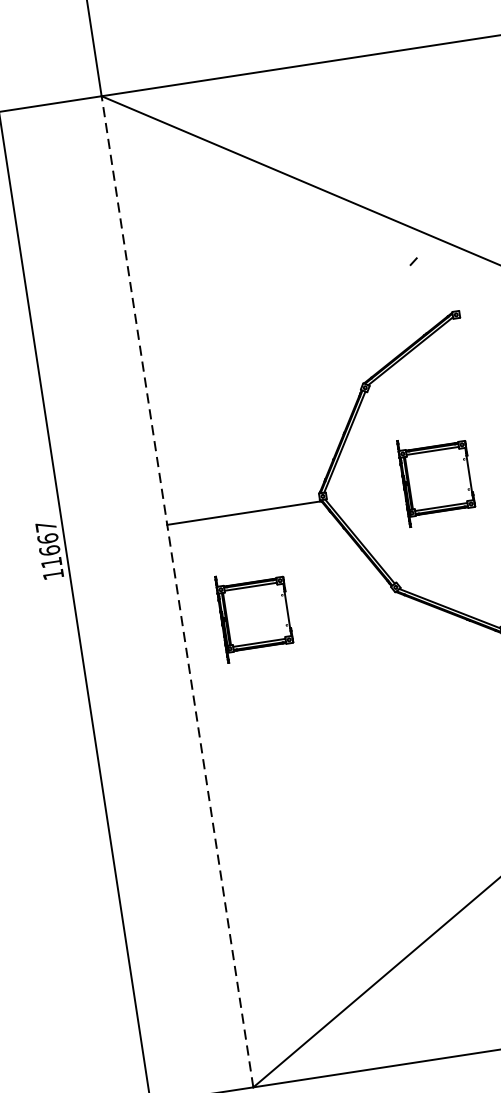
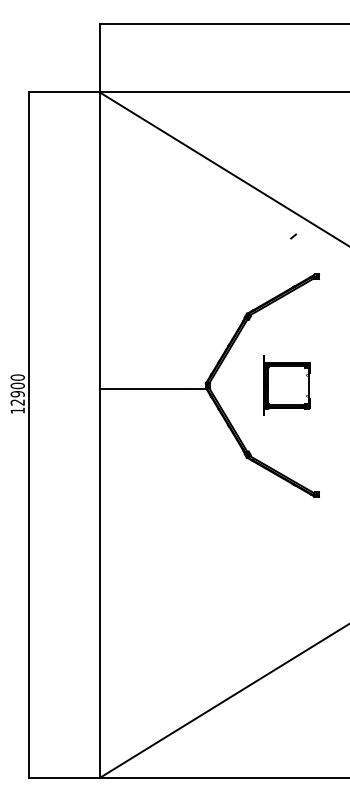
text: (48, 543) -> (17, 389), 11667 -> 12900
line: (177, 592) -> (99, 435), dashed -> solid
part: (254, 614) -> (149, 458), removed

